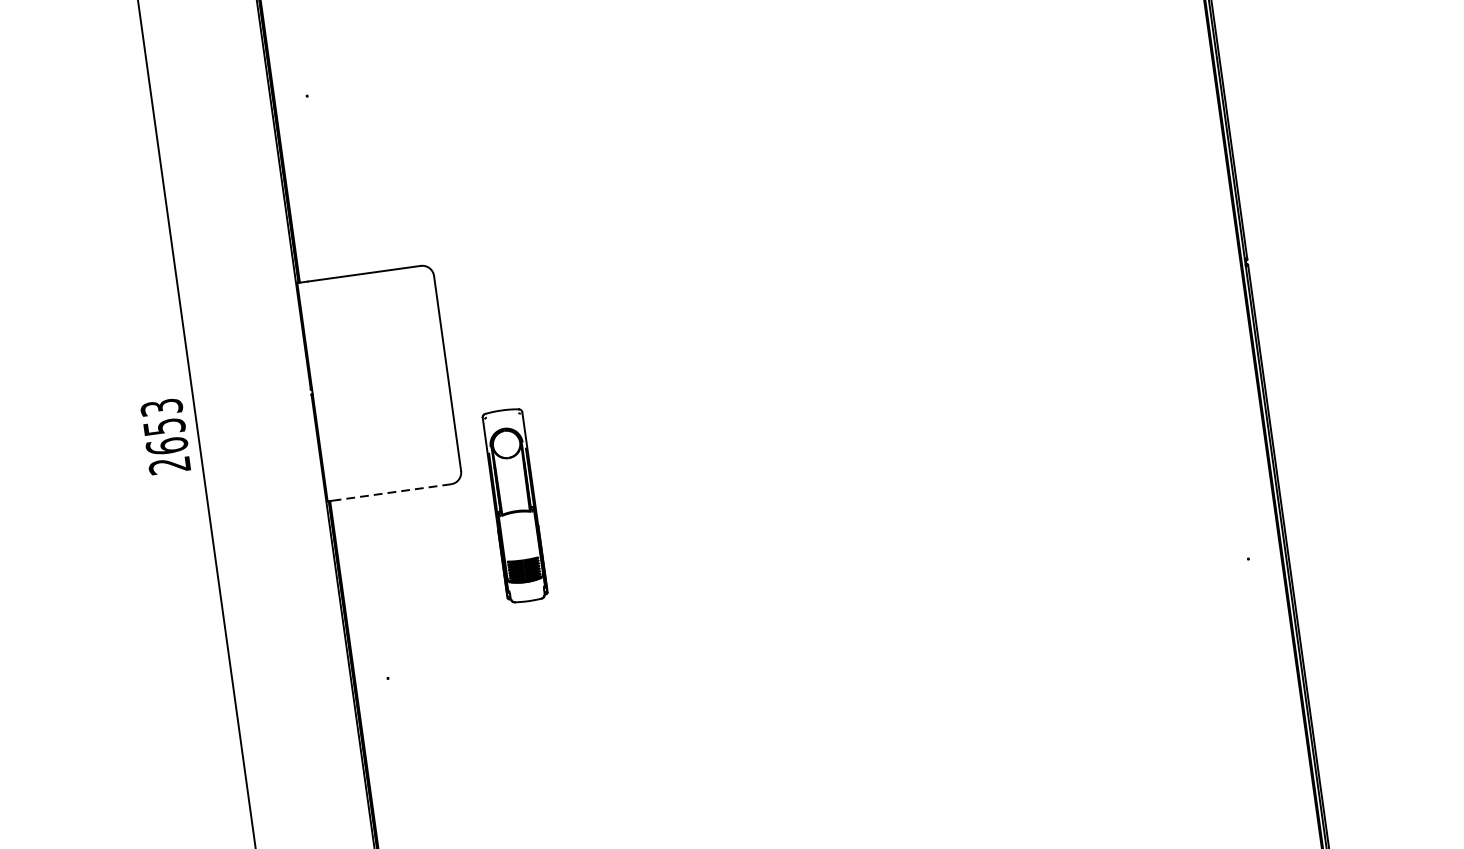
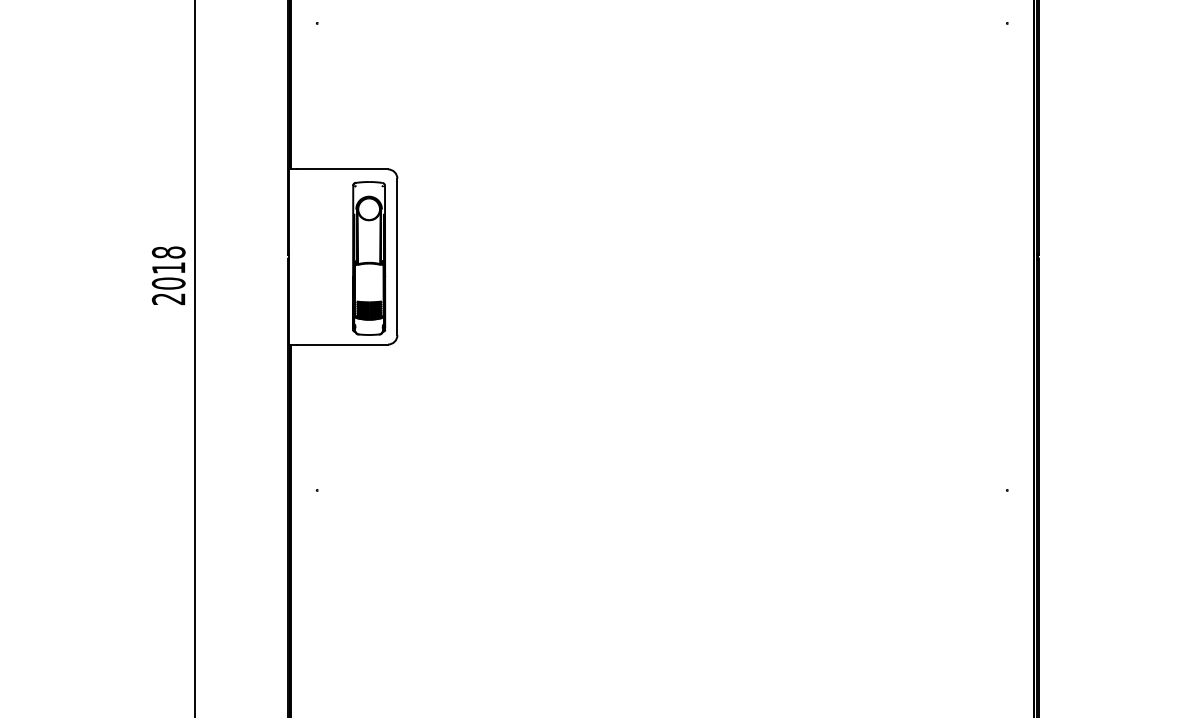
text: (163, 426) -> (168, 267), 2653 -> 2018
line: (394, 492) -> (342, 344), dashed -> solid
part: (515, 505) -> (369, 258), moved

